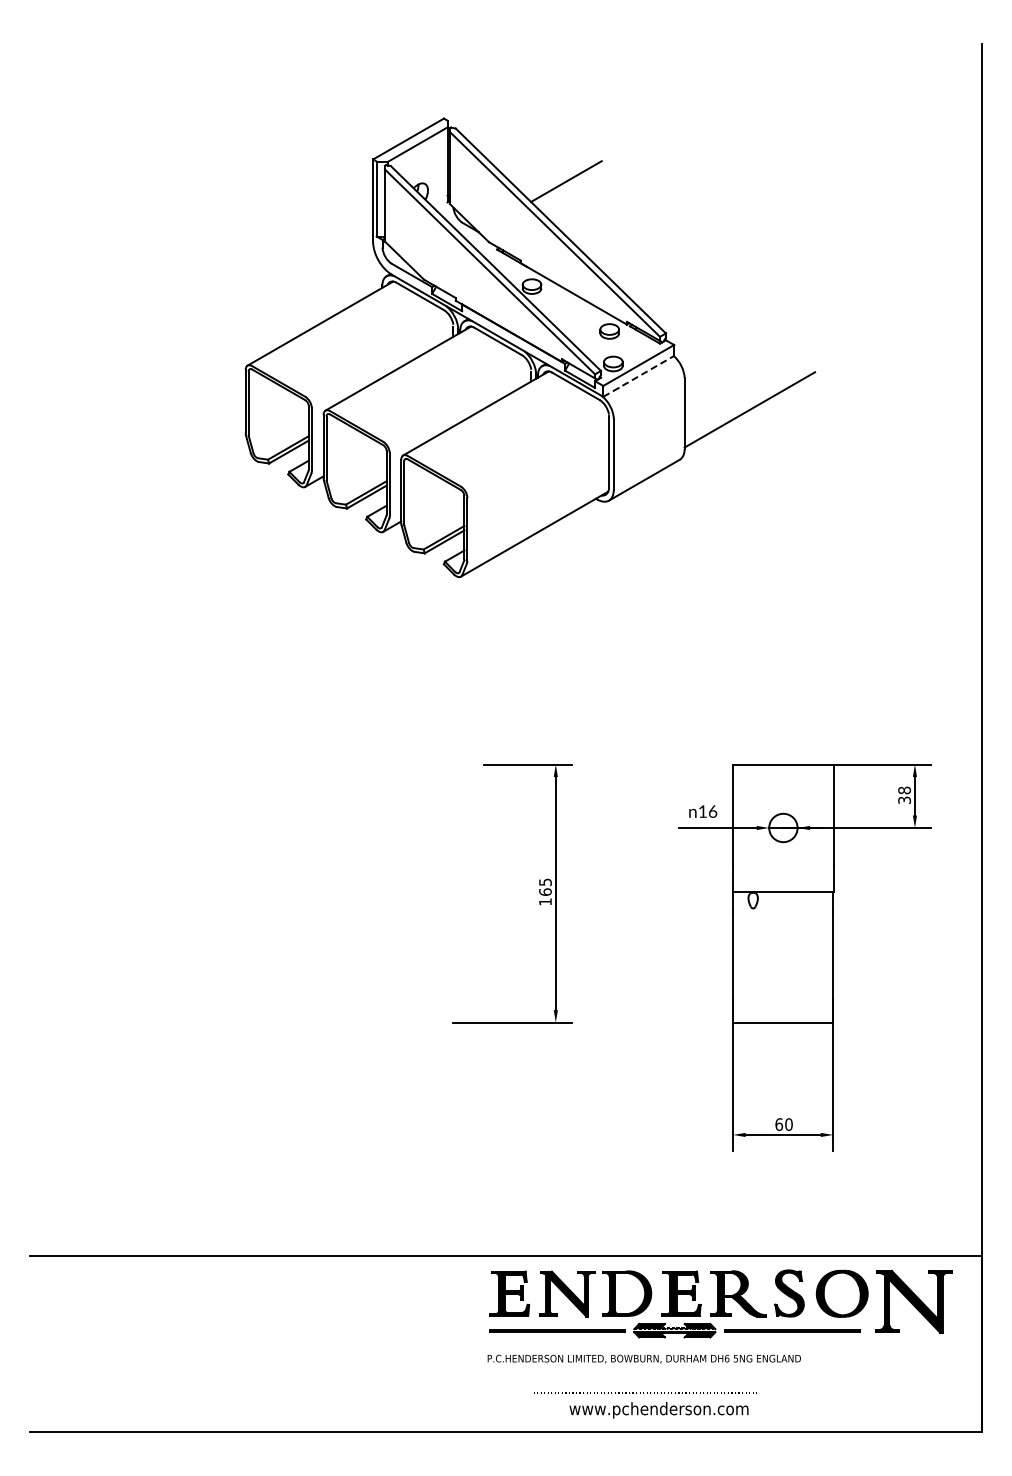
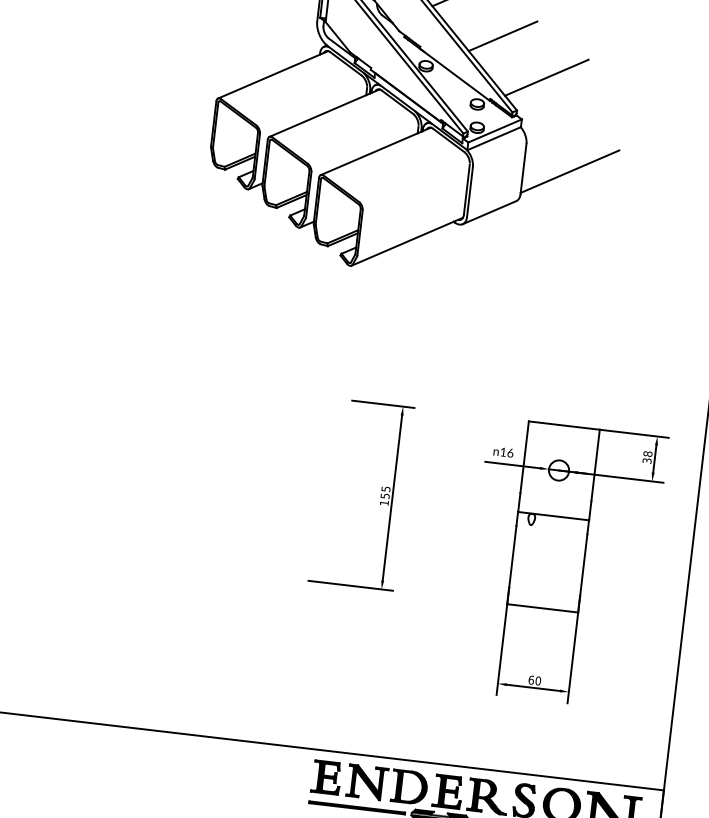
line: (634, 232) -> (503, 36), added
line: (701, 282) -> (546, 77), added
line: (638, 376) -> (493, 138), dashed -> solid
text: (545, 891) -> (385, 495), 165 -> 155

